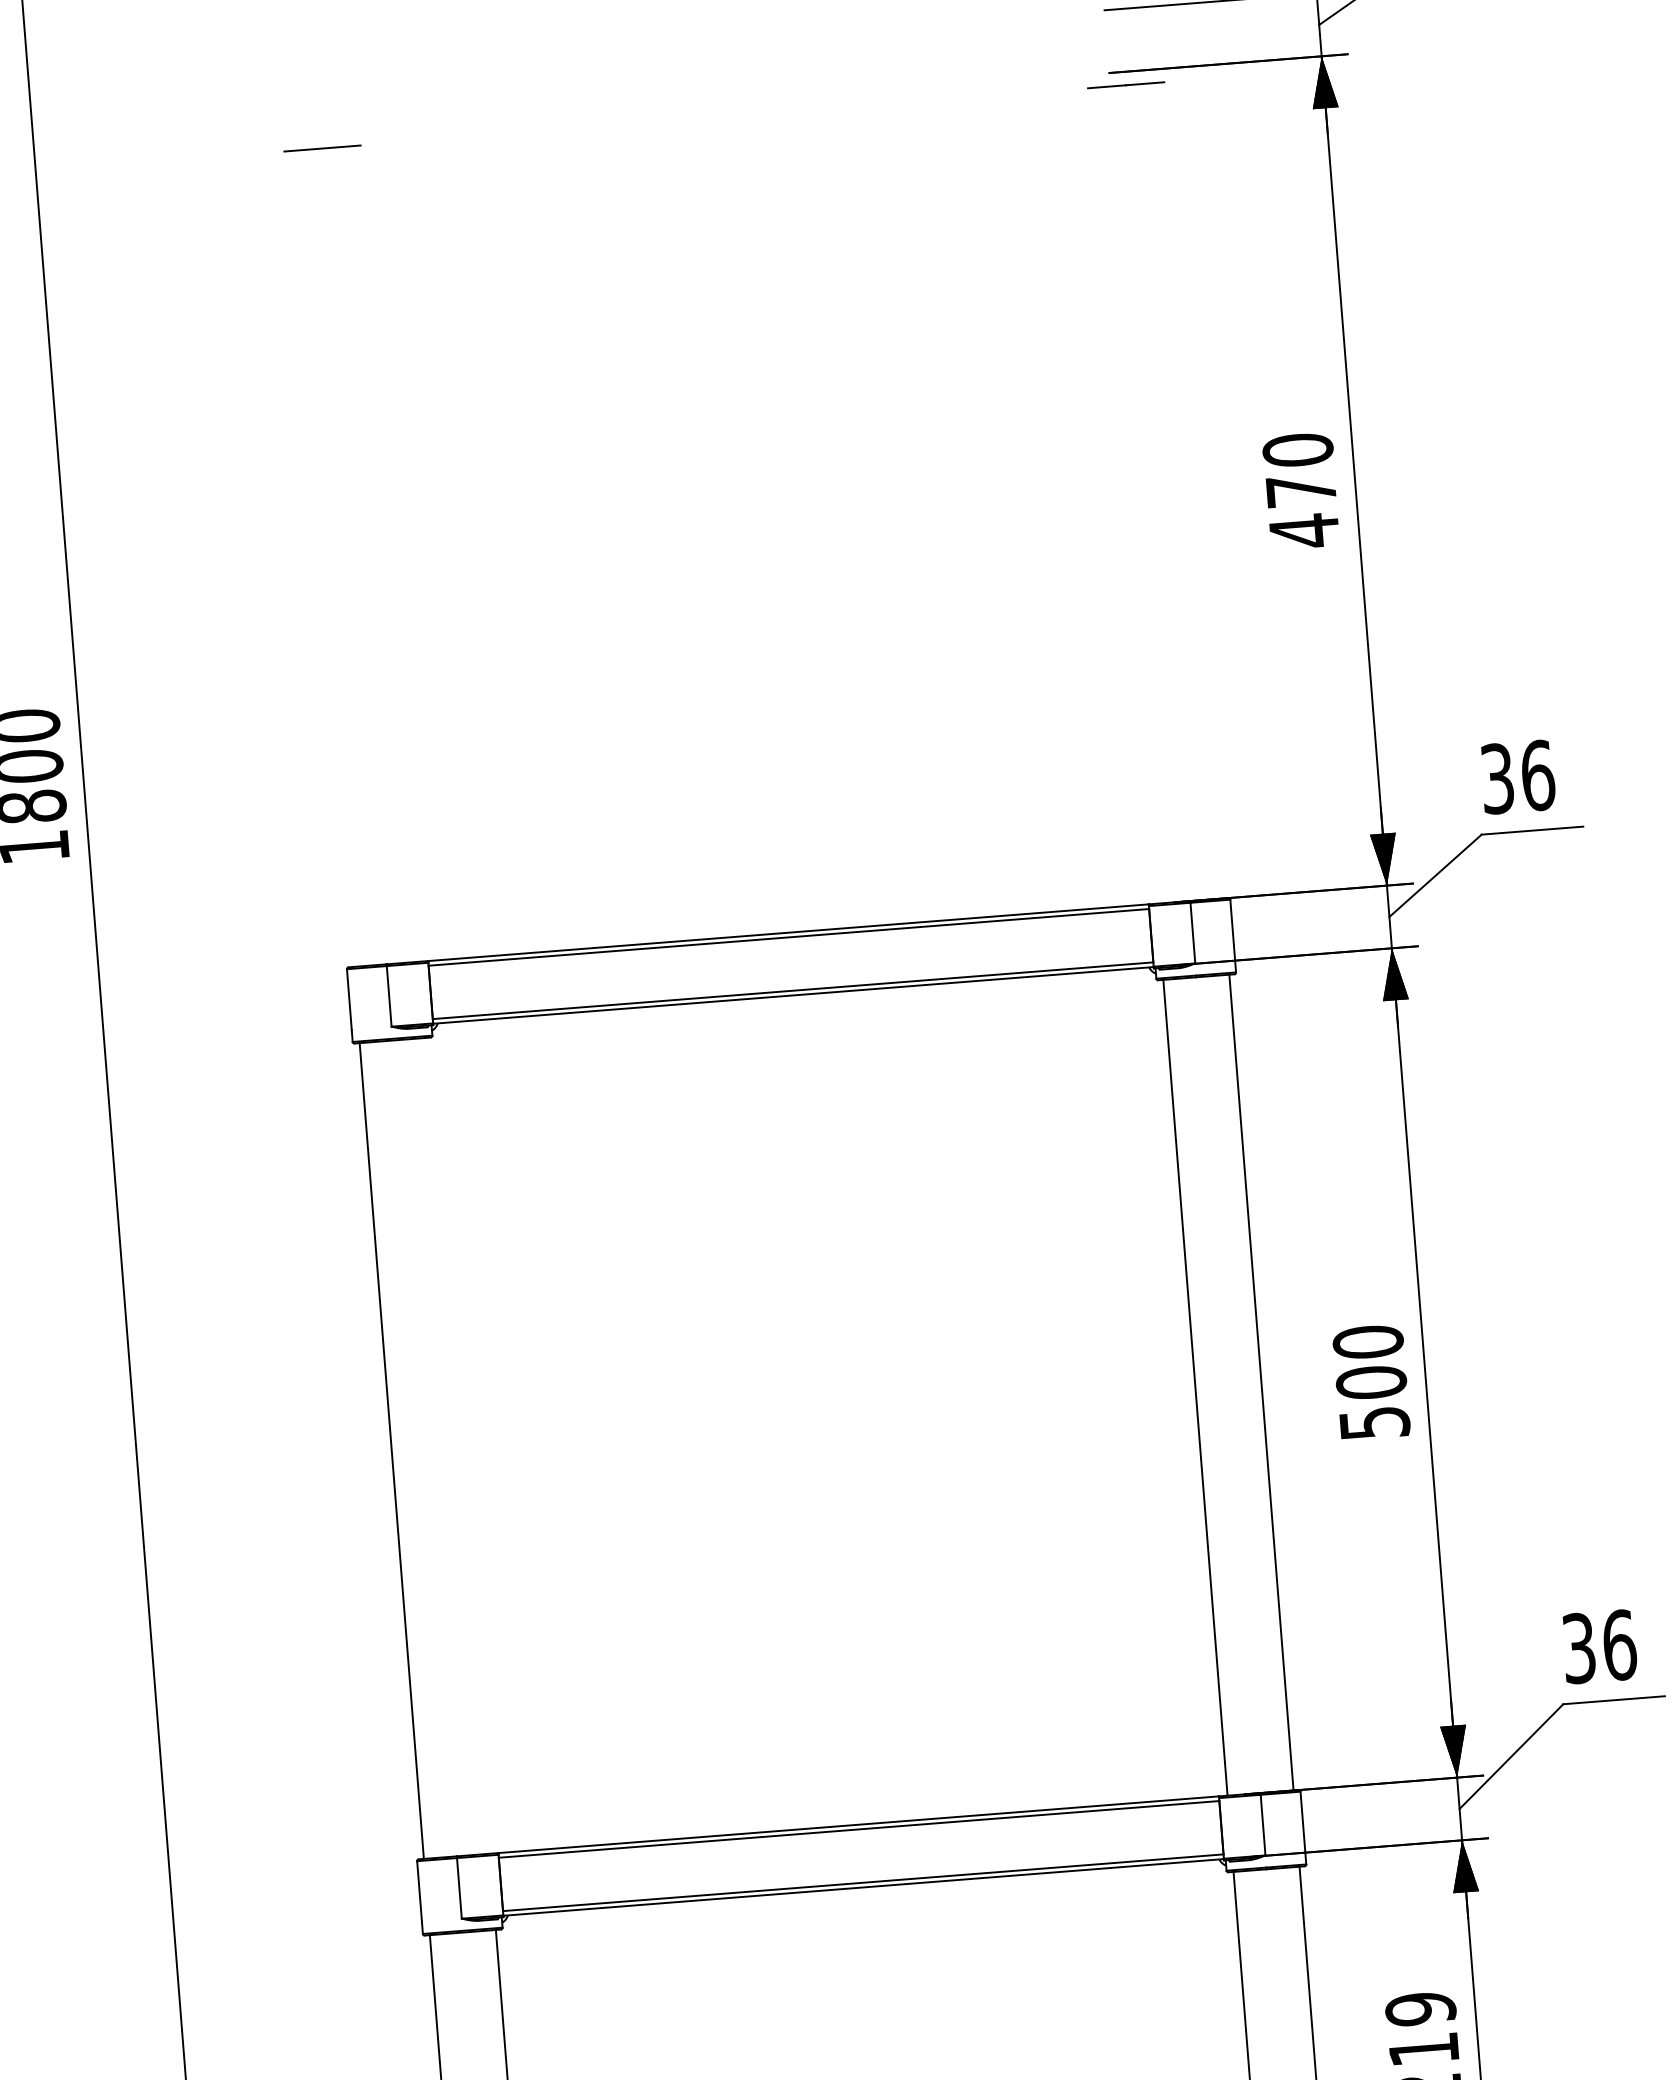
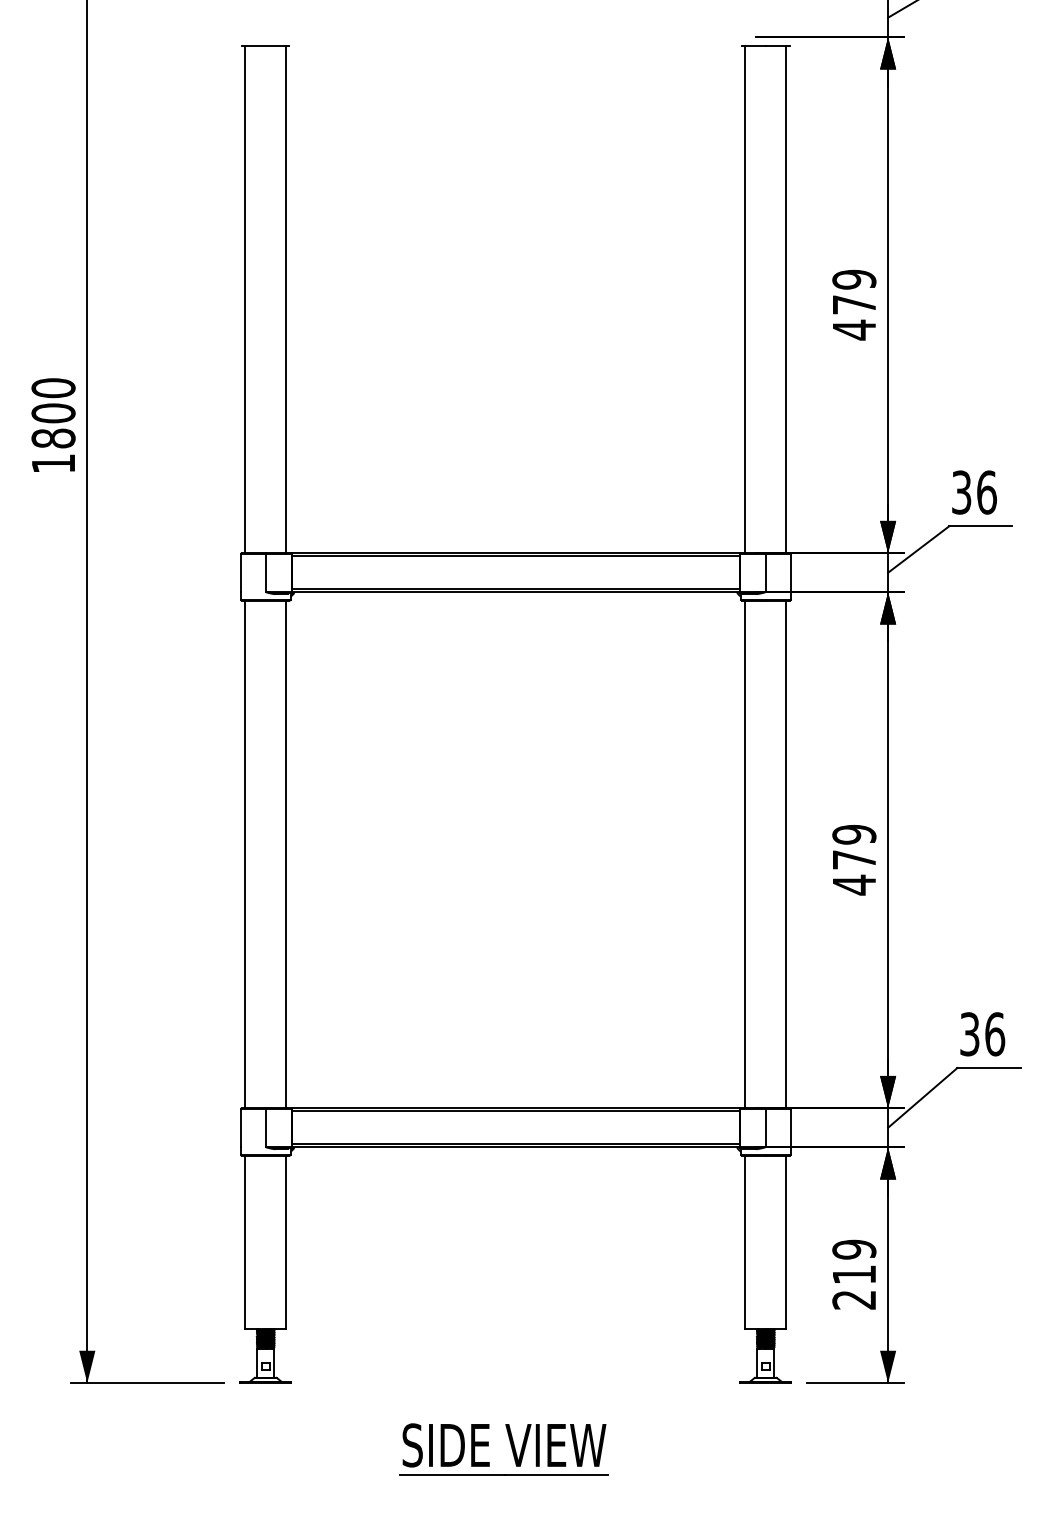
text: (1298, 449) -> (854, 279), 470 -> 479
line: (1191, 490) -> (786, 299), added
line: (1125, 495) -> (745, 299), added
line: (387, 553) -> (286, 299), added
line: (322, 559) -> (245, 299), added
text: (1371, 1382) -> (854, 859), 500 -> 479
line: (458, 1445) -> (286, 854), added

